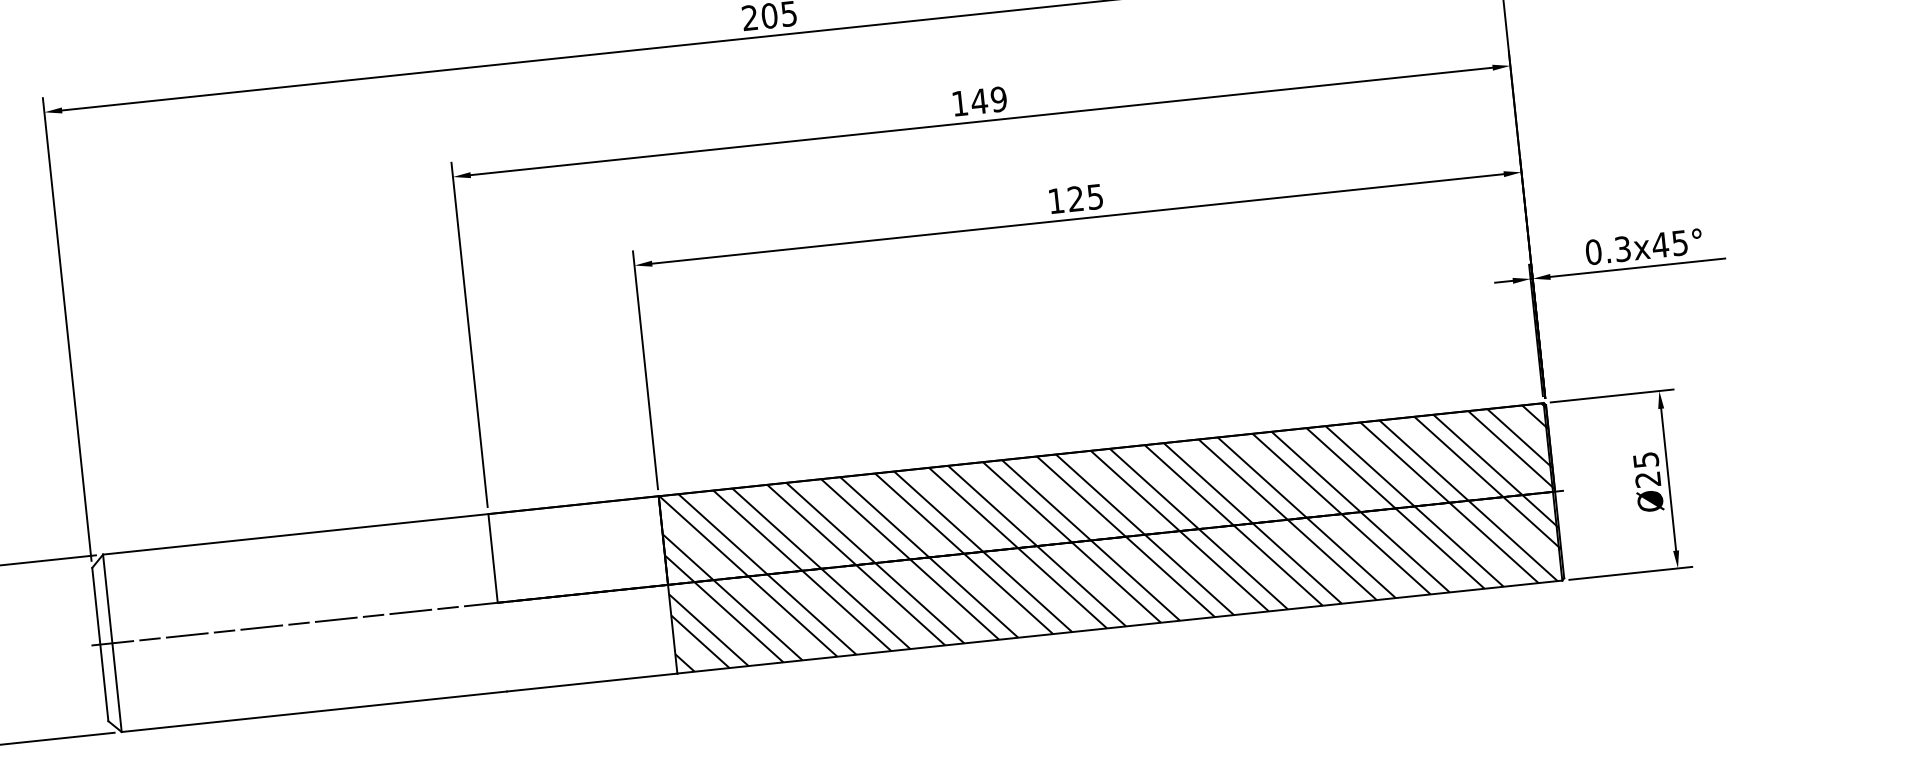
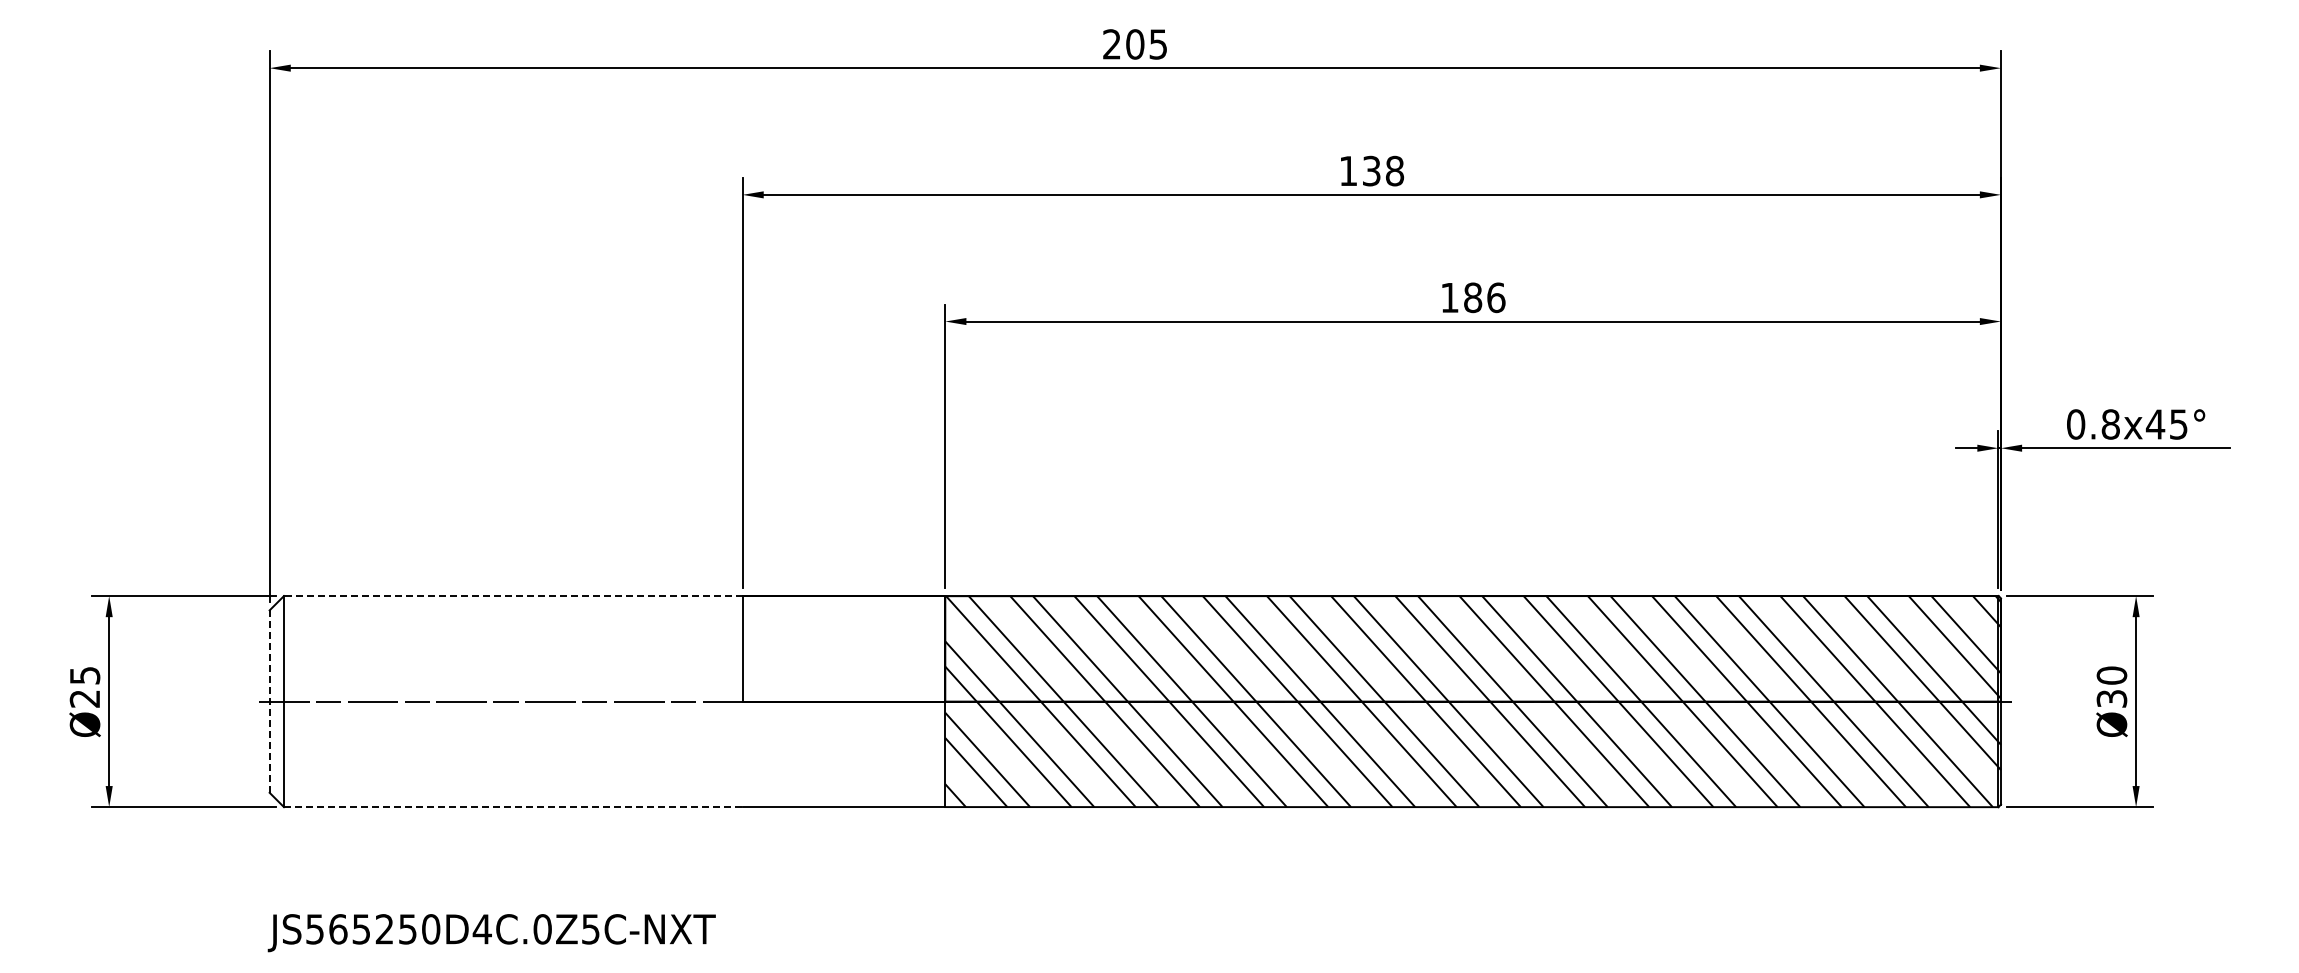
text: (989, 99) -> (1383, 170), 149 -> 138
text: (1085, 197) -> (1484, 297), 125 -> 186
text: (1622, 249) -> (2110, 424), 0.3 -> 0.8
text: (1646, 469) -> (2111, 686), Ø25 -> Ø30
line: (295, 534) -> (512, 596), solid -> dashed
line: (100, 644) -> (269, 701), solid -> dashed
line: (314, 712) -> (513, 807), solid -> dashed

